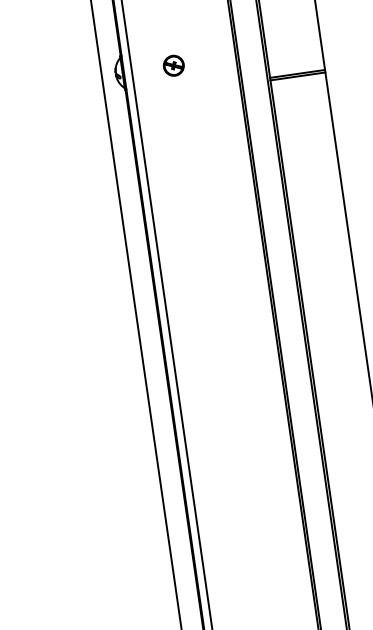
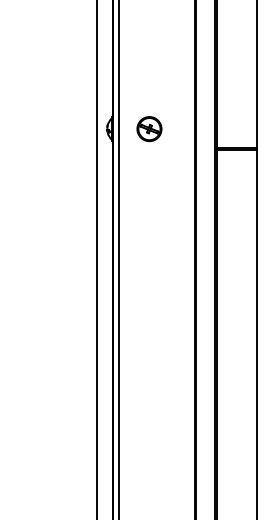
part: (173, 66) -> (149, 129), size x1.67

